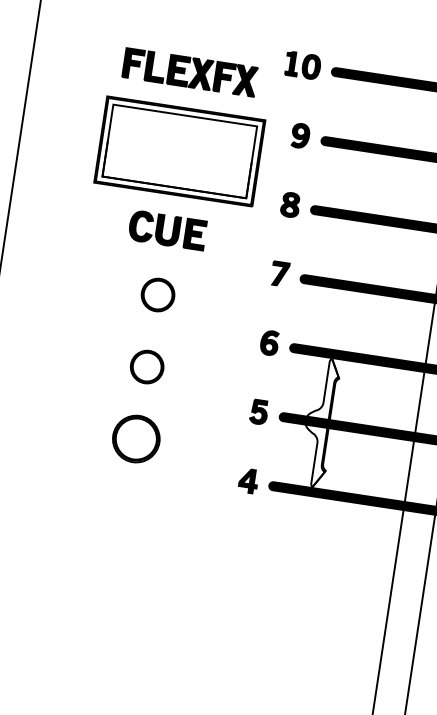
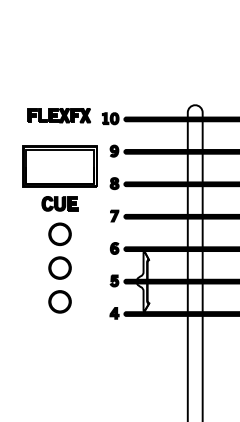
part: (188, 71) -> (58, 115), moved
part: (157, 293) -> (59, 233), size x1.43
part: (146, 365) -> (59, 267), size x1.43

